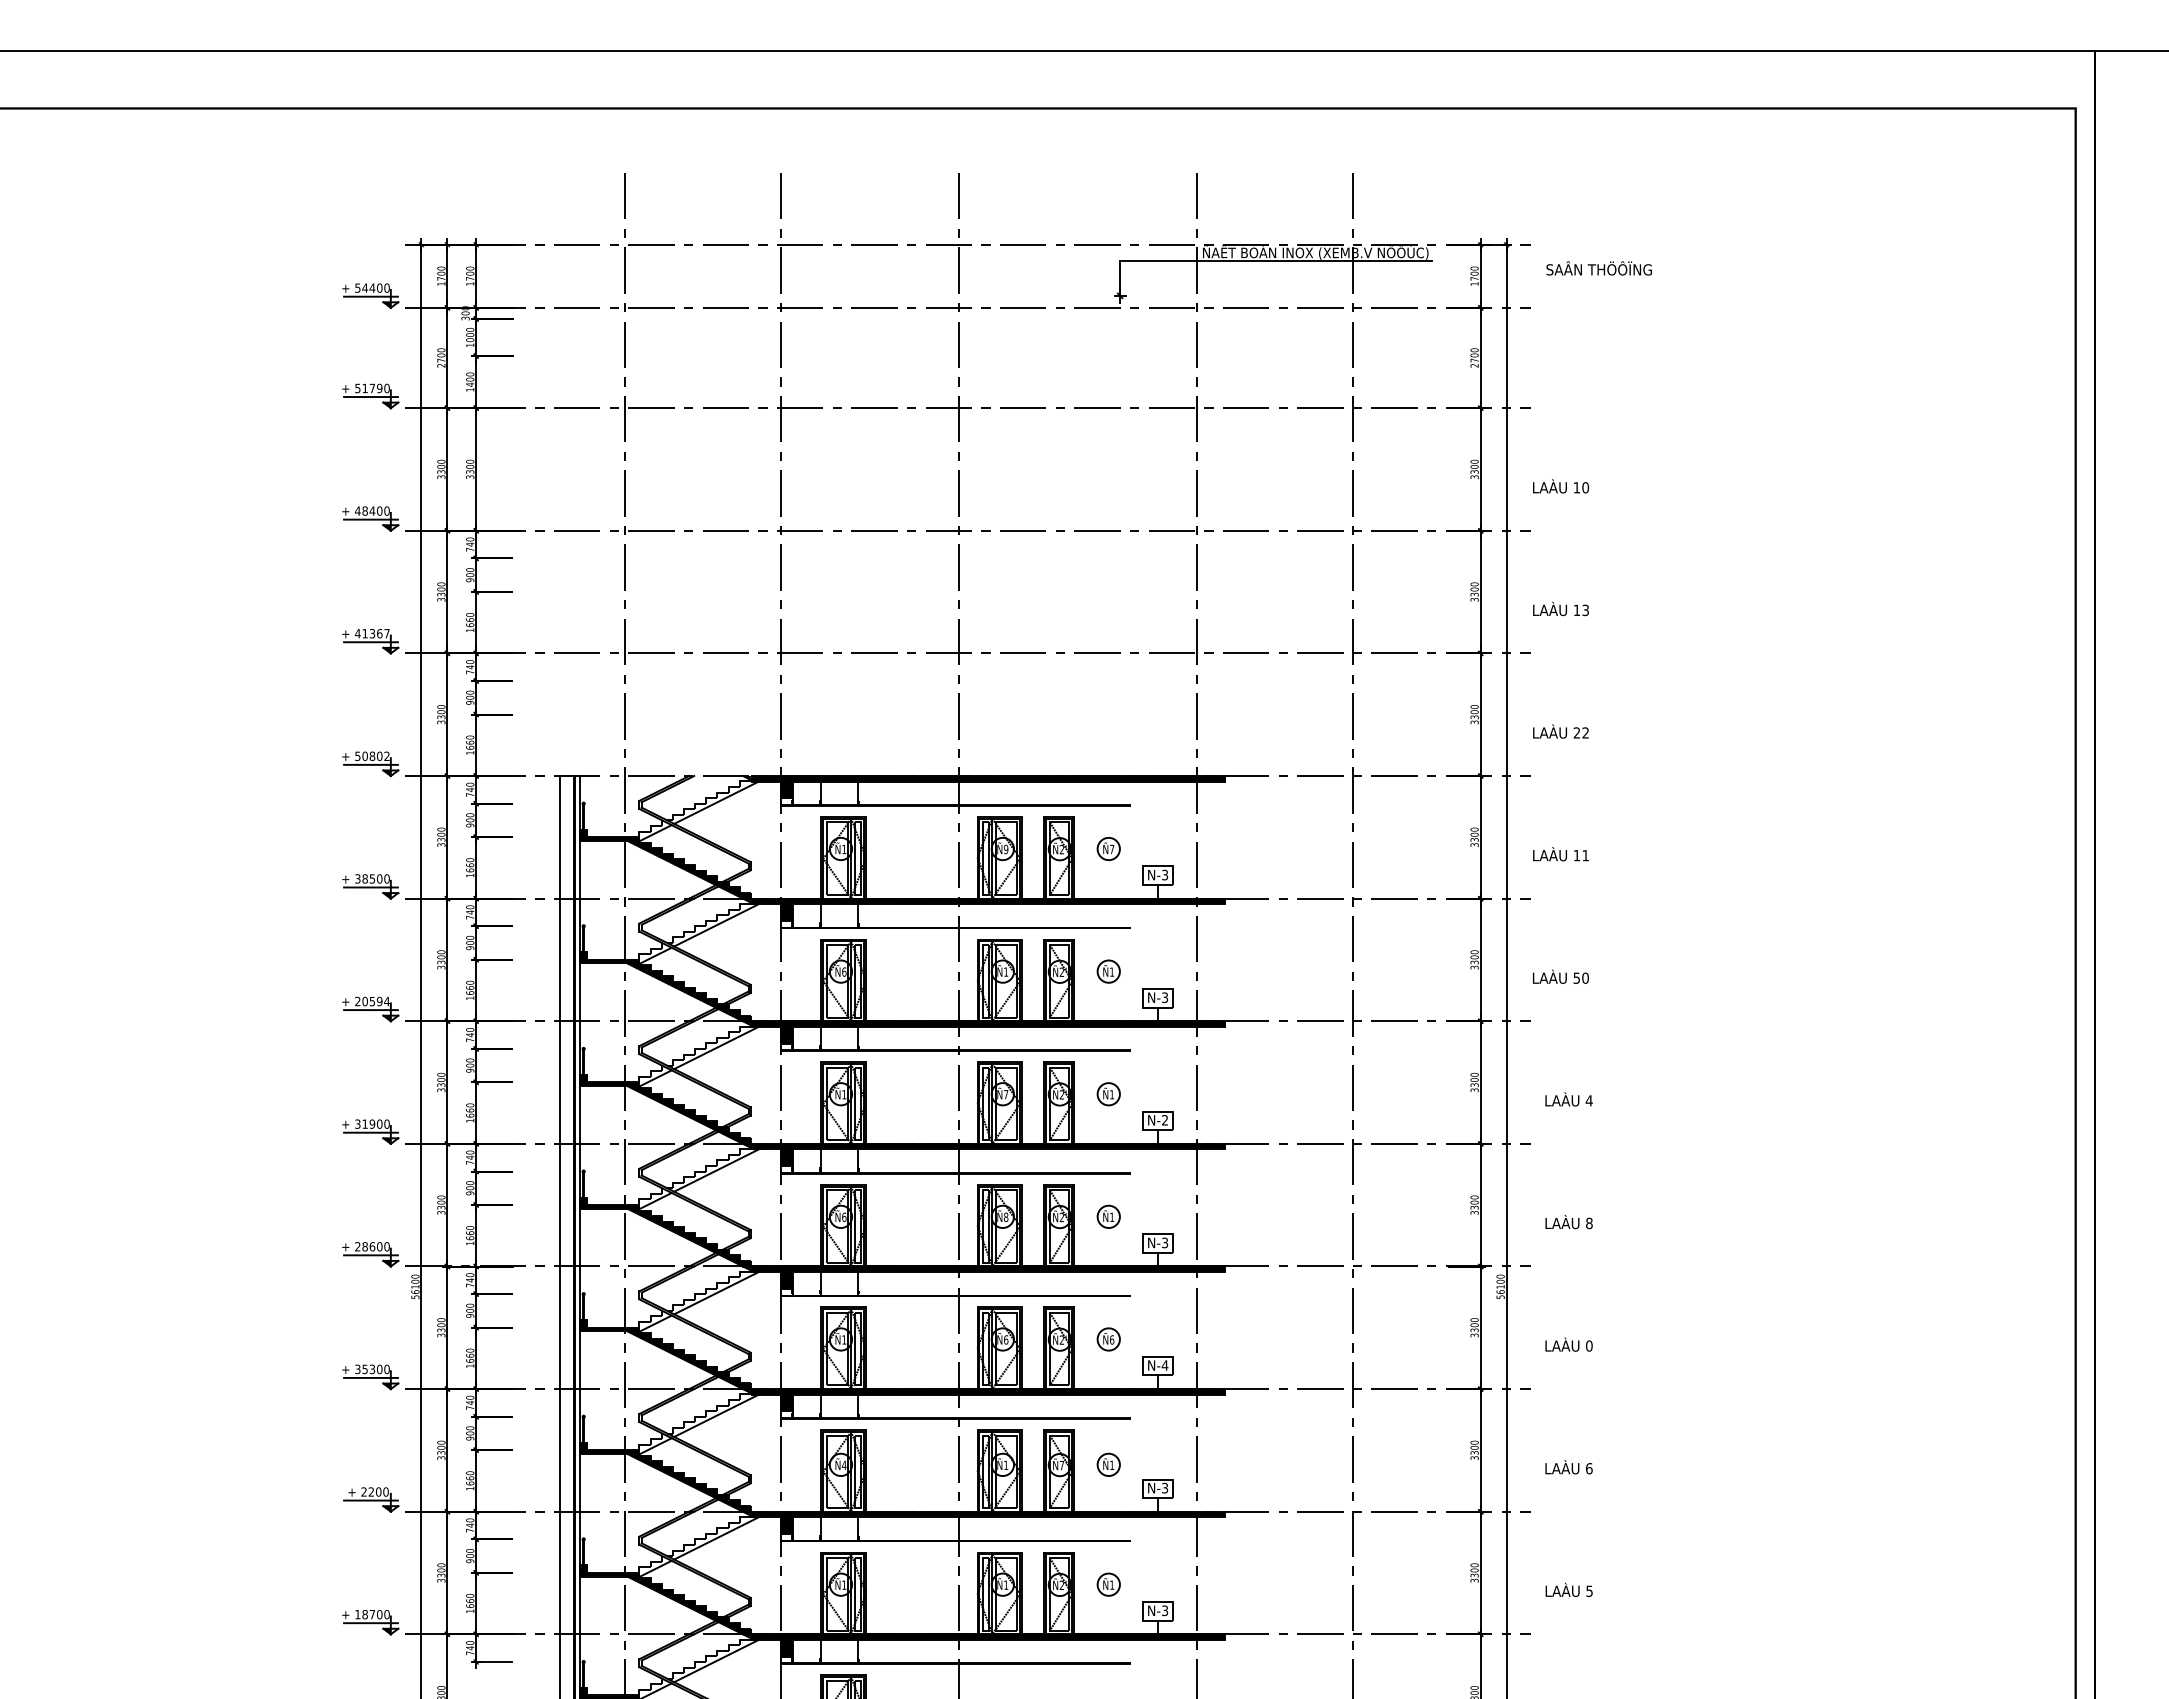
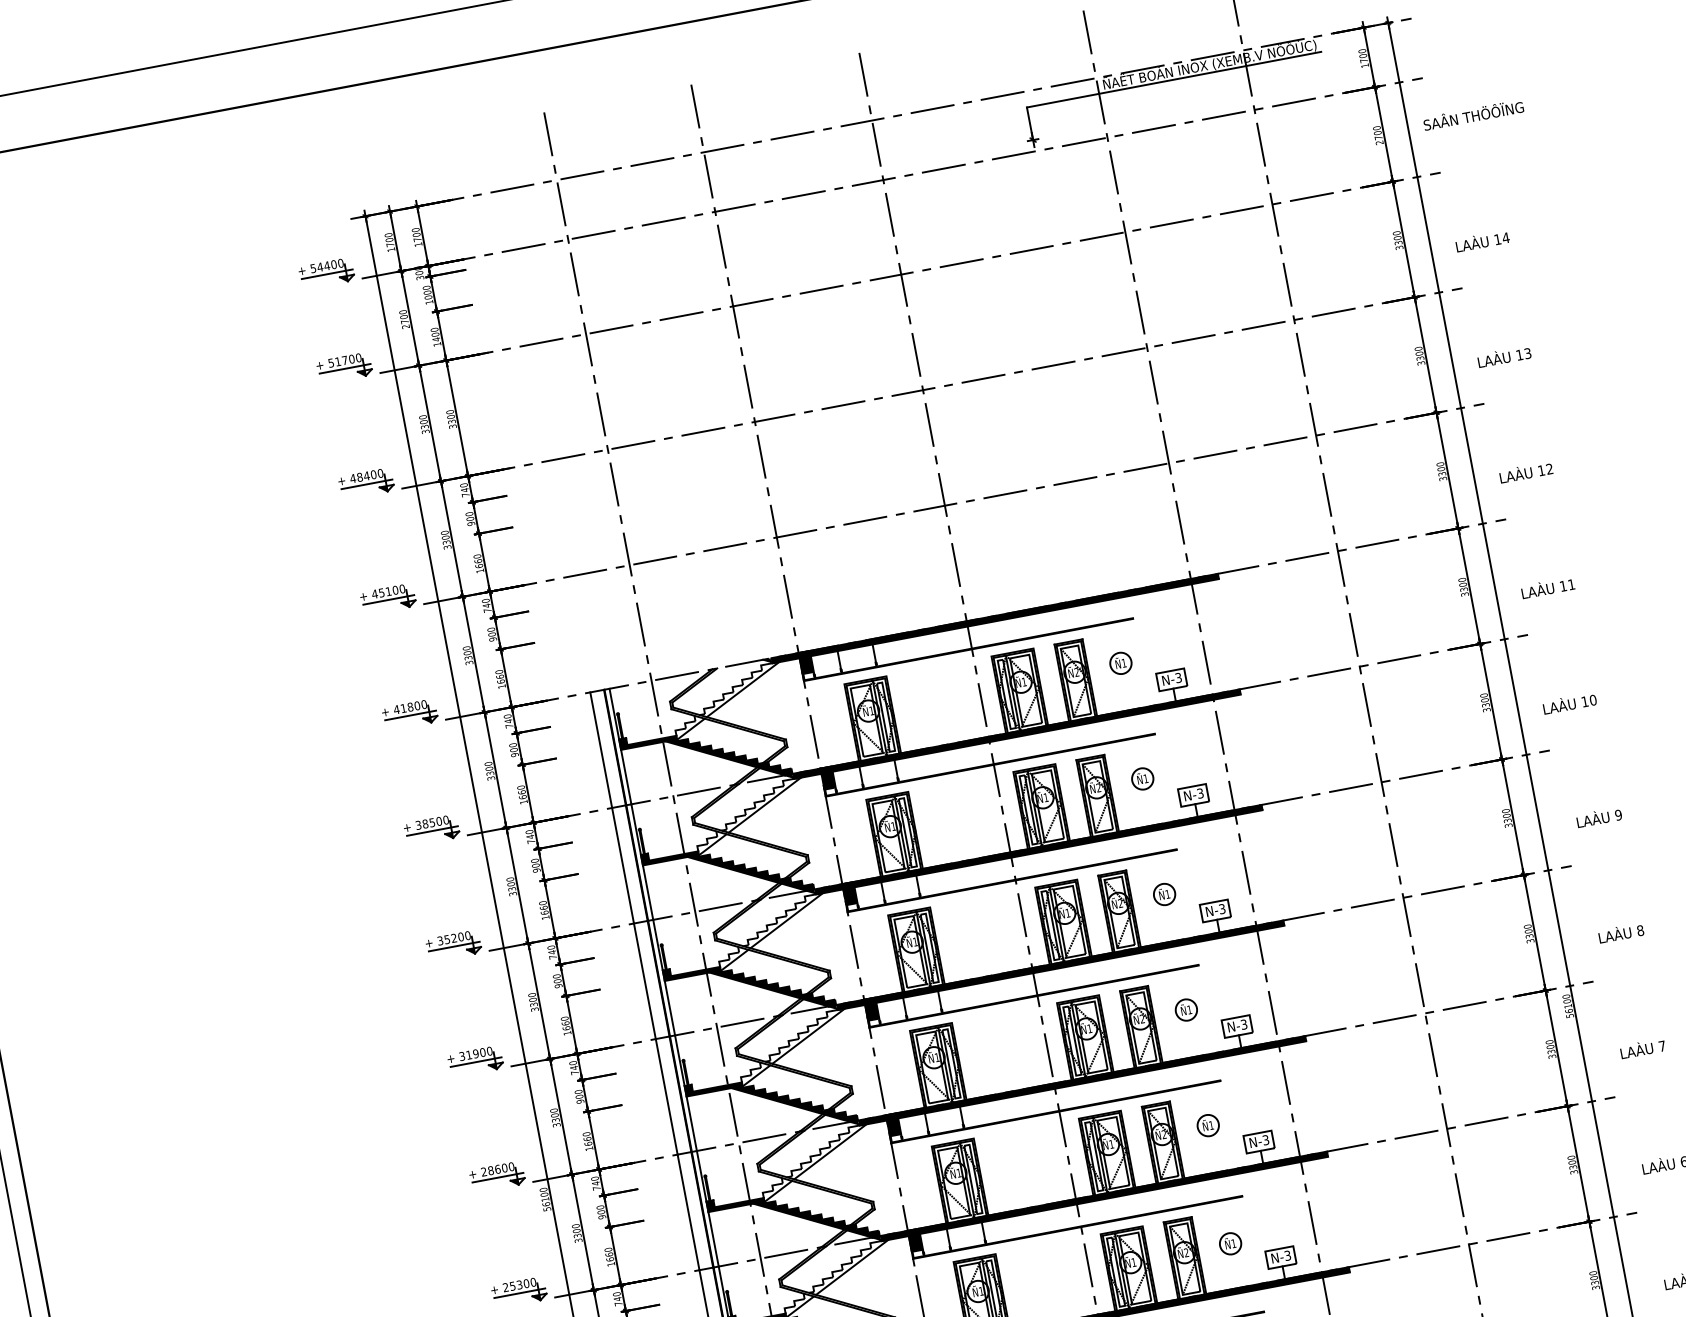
text: (1598, 268) -> (1472, 115), moved
text: (379, 388) -> (351, 359), 51790 -> 51700
text: (1585, 487) -> (1505, 237), 10 -> 14
text: (375, 633) -> (391, 590), 41367 -> 45100
text: (1576, 732) -> (1540, 470), 22 -> 12
text: (371, 756) -> (409, 707), 50802 -> 41800
text: (1006, 849) -> (1024, 682), Ñ9 -> Ñ1
text: (1112, 849) -> (1124, 663), Ñ7 -> Ñ1
text: (844, 971) -> (893, 825), Ñ6 -> Ñ1
text: (1576, 977) -> (1584, 701), 50 -> 10
text: (372, 1001) -> (454, 938), 20594 -> 35200
text: (1006, 1094) -> (1068, 912), Ñ7 -> Ñ1
text: (1588, 1100) -> (1617, 814), 4 -> 9
text: (1165, 1120) -> (1222, 909), N-2 -> N-3
text: (844, 1217) -> (937, 1057), Ñ6 -> Ñ1
text: (1006, 1217) -> (1090, 1028), Ñ8 -> Ñ1
text: (1006, 1339) -> (1111, 1143), Ñ6 -> Ñ1
text: (1112, 1339) -> (1211, 1124), Ñ6 -> Ñ1
text: (1589, 1345) -> (1662, 1045), 0 -> 7
text: (1164, 1365) -> (1265, 1140), N-4 -> N-3
text: (357, 1369) -> (505, 1287), 35300 -> 25300
text: (843, 1464) -> (980, 1290), Ñ4 -> Ñ1
text: (1061, 1465) -> (1186, 1252), Ñ7' -> Ñ2'

